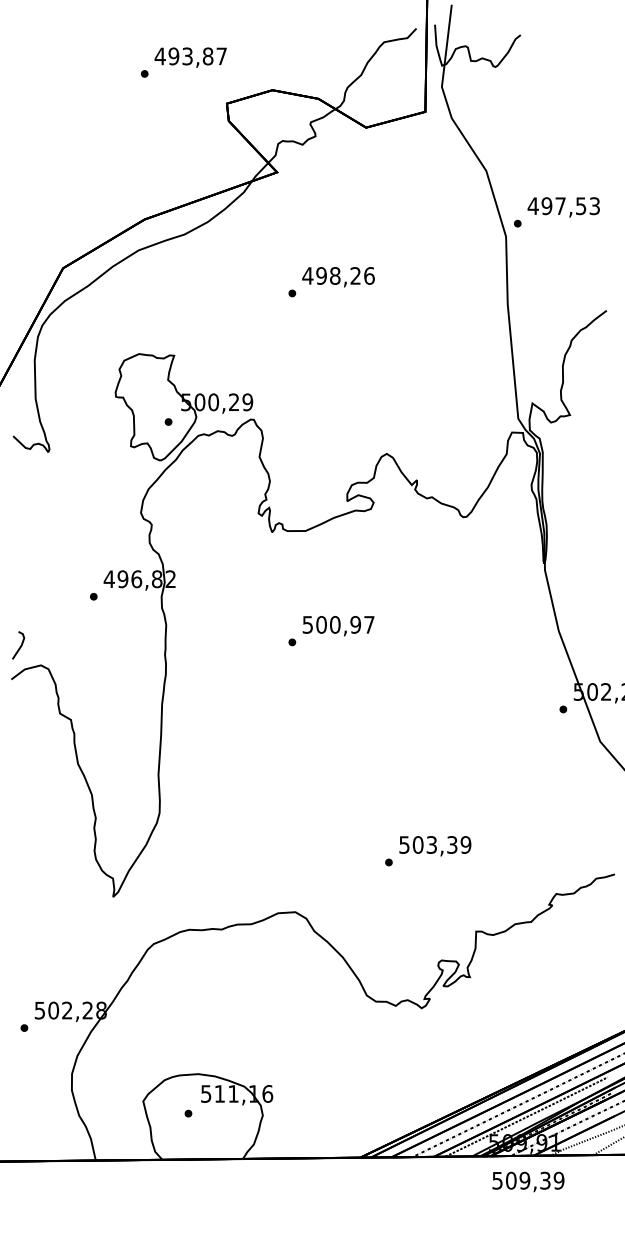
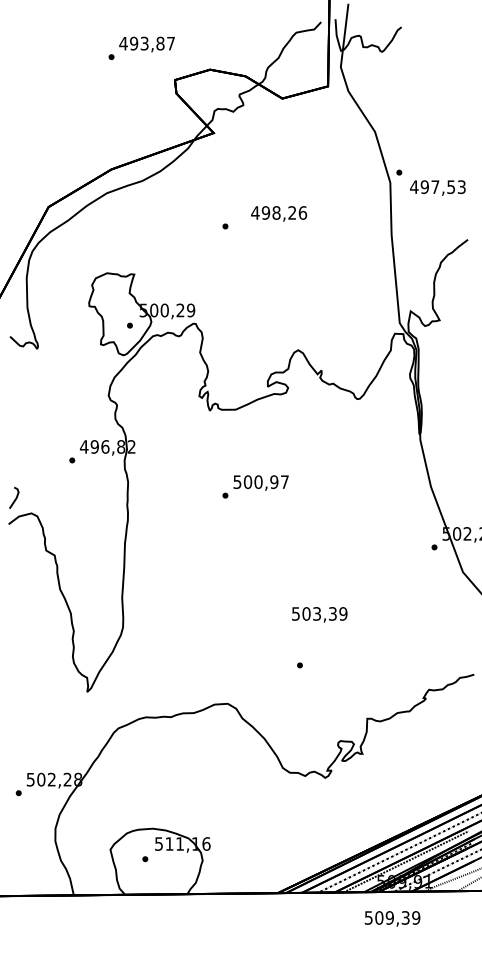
text: (563, 206) -> (437, 187), moved
text: (339, 276) -> (279, 213), moved
text: (435, 845) -> (319, 614), moved
text: (528, 1181) -> (392, 918), moved

